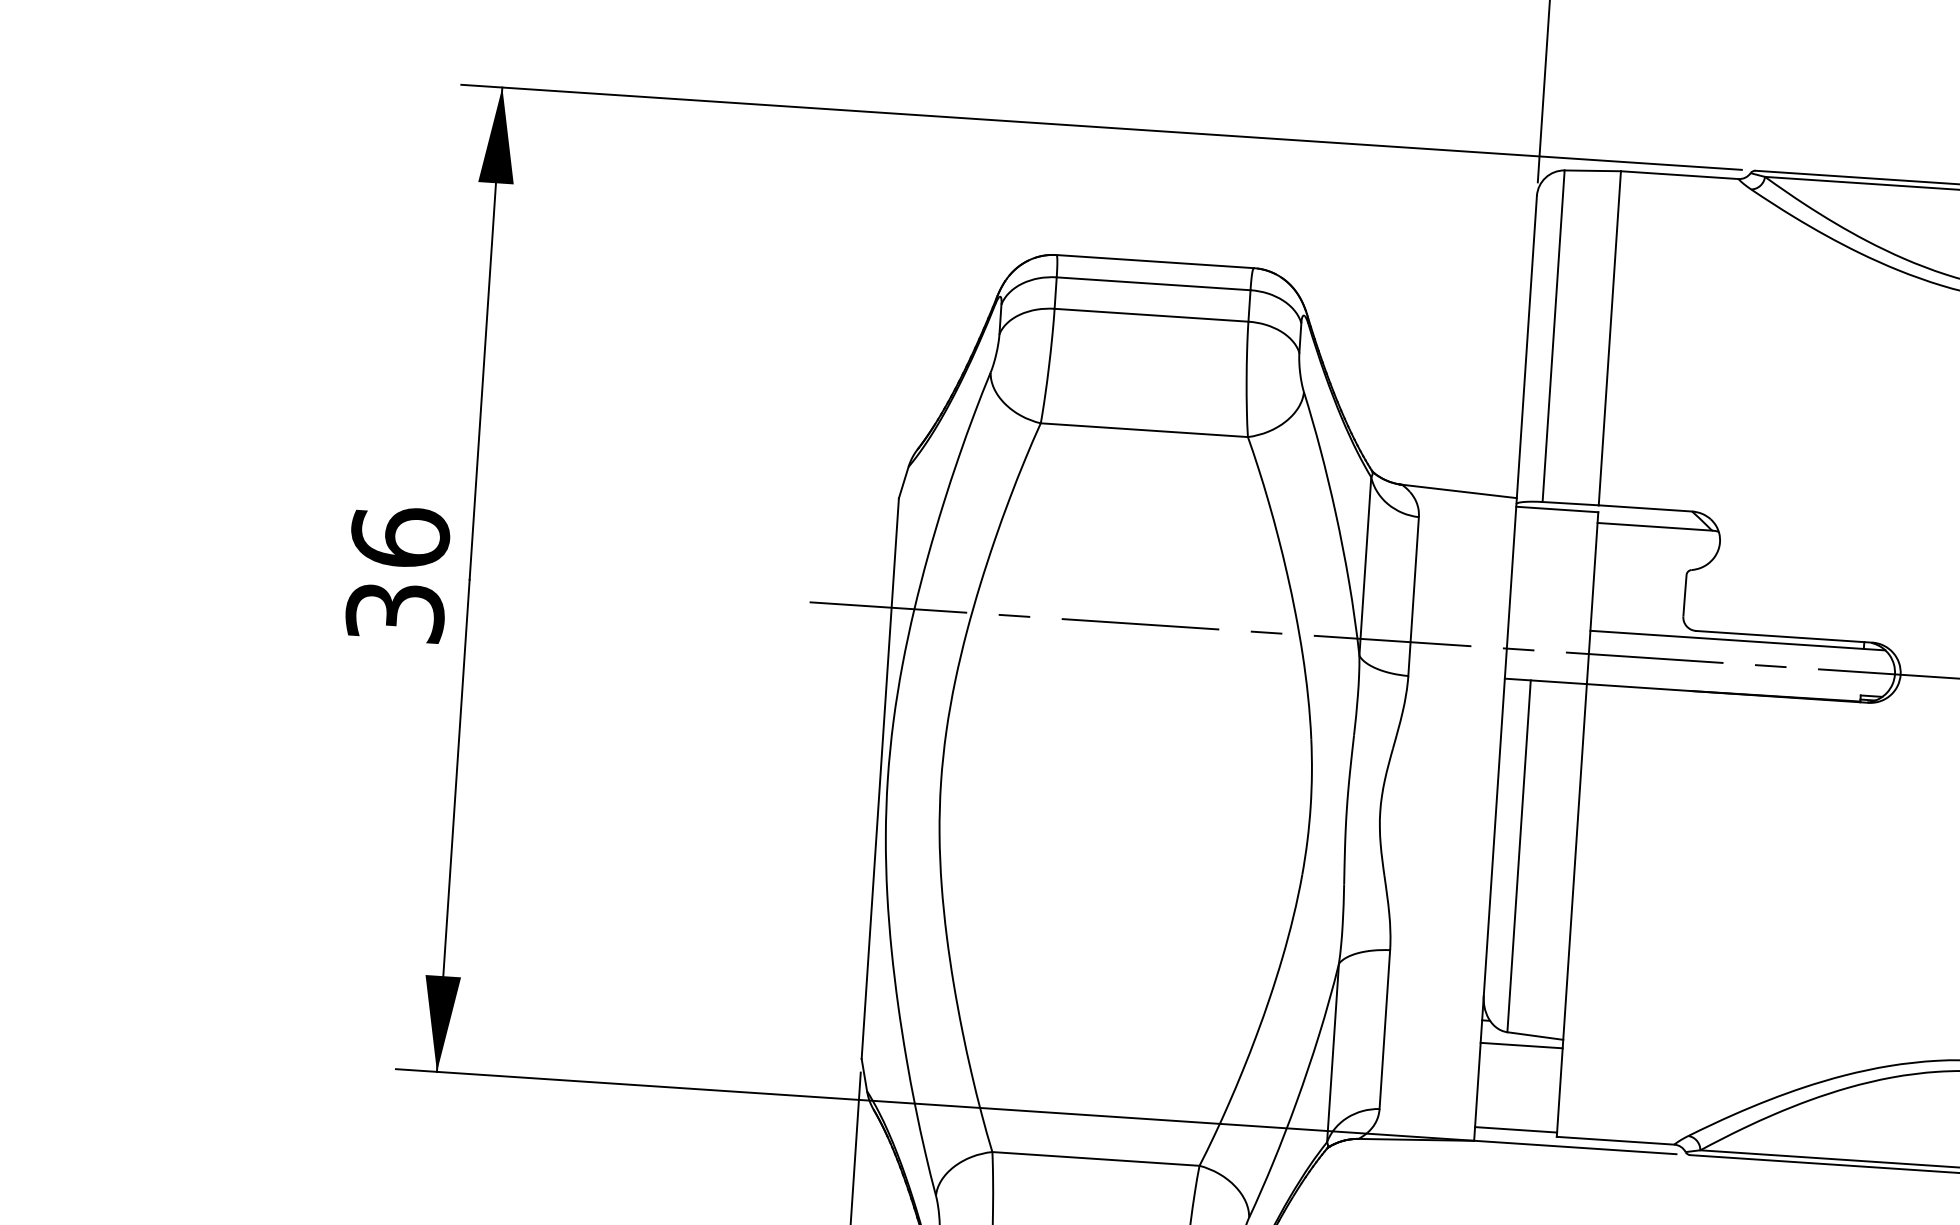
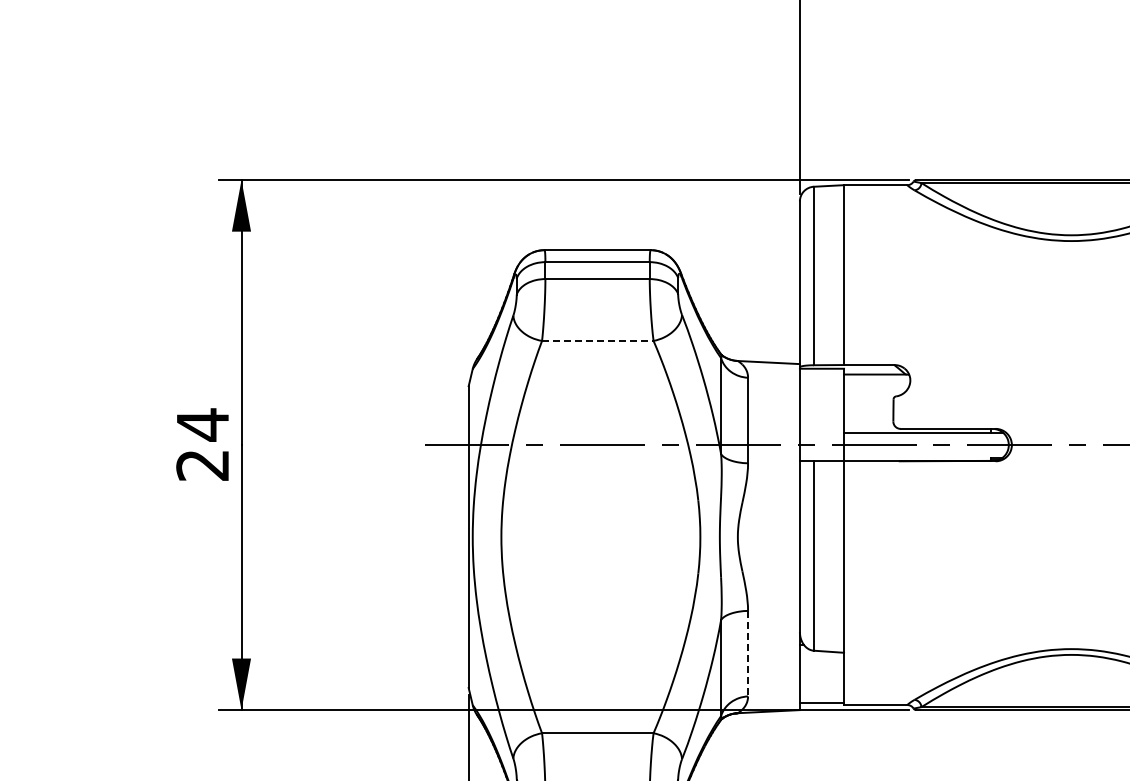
line: (1143, 429) -> (597, 340), solid -> dashed
text: (397, 573) -> (202, 444), 36 -> 24
line: (1385, 1029) -> (748, 653), solid -> dashed
line: (1520, 1045) -> (821, 657), removed

